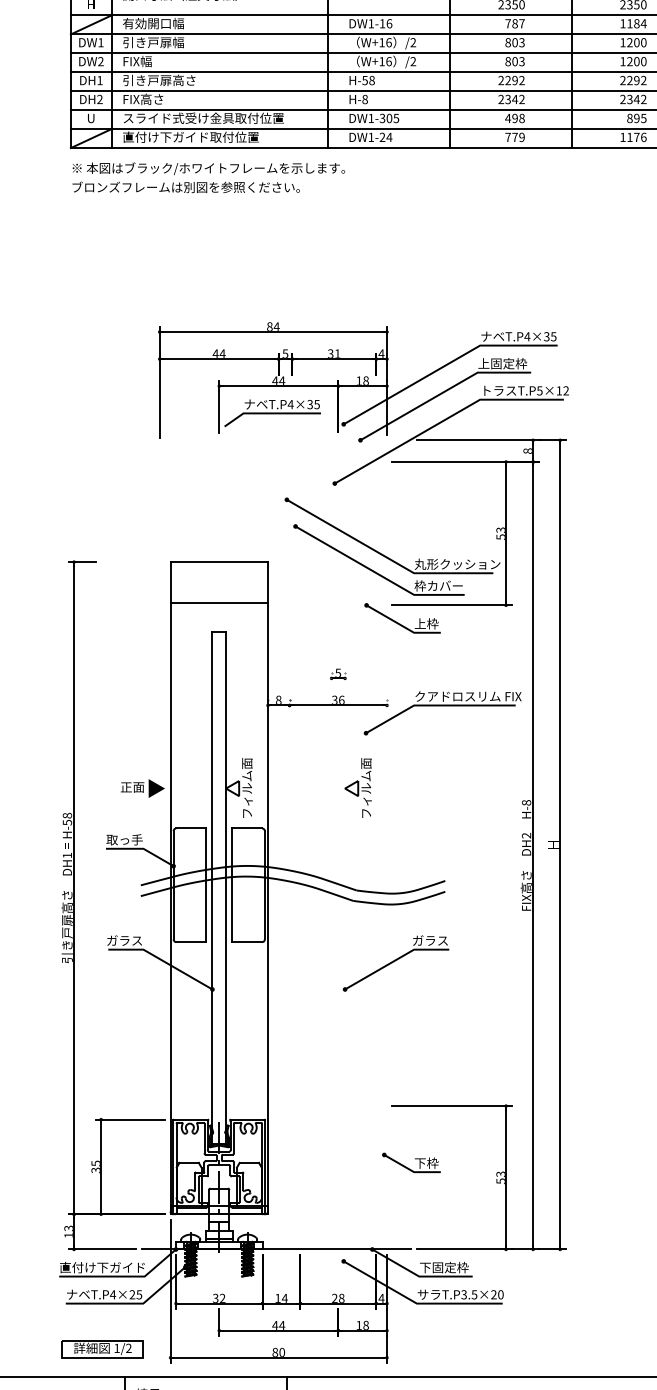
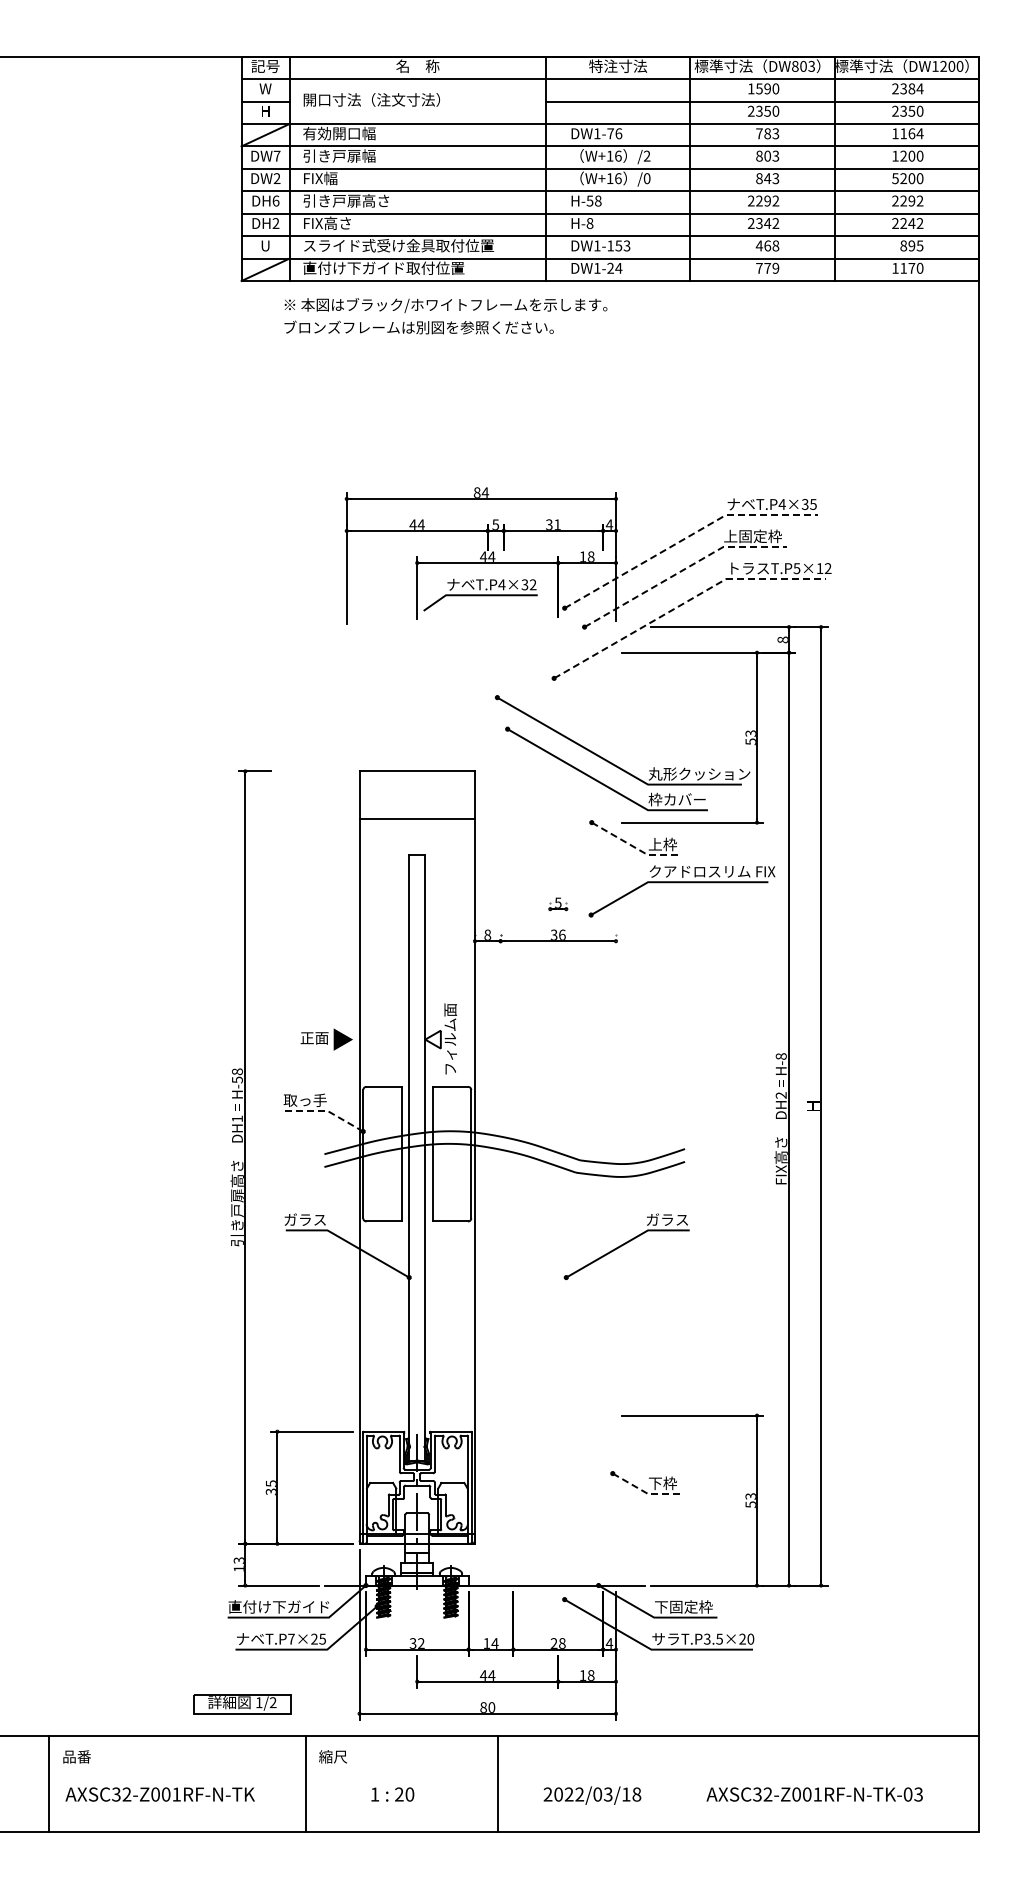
text: (382, 23) -> (610, 133), DW1-16 -> DW1-76
text: (521, 23) -> (775, 133), 787 -> 783
text: (636, 23) -> (911, 133), 1184 -> 1164
text: (100, 42) -> (276, 155), DW1 -> DW7
text: (412, 61) -> (646, 178), /2 -> /0
text: (514, 61) -> (767, 178), 803 -> 843
text: (623, 61) -> (895, 178), 1200 -> 5200
text: (99, 80) -> (275, 200), DH1 -> DH6
text: (629, 99) -> (903, 223), 2342 -> 2242
text: (389, 118) -> (618, 245), DW1-305 -> DW1-153
text: (514, 118) -> (767, 245), 498 -> 468
text: (643, 136) -> (919, 267), 1176 -> 1170
text: (208, 178) -> (445, 316), moved
line: (445, 365) -> (685, 538), solid -> dashed
line: (442, 392) -> (681, 570), solid -> dashed
text: (316, 404) -> (532, 584), T.P4×35 -> T.P4×32
line: (444, 420) -> (683, 603), solid -> dashed
line: (402, 626) -> (634, 847), solid -> dashed
part: (442, 706) -> (681, 883), moved
part: (357, 787) -> (581, 1038), removed
line: (142, 848) -> (326, 1110), solid -> dashed
line: (411, 1170) -> (644, 1491), solid -> dashed
text: (113, 1294) -> (291, 1638), T.P4×25 -> T.P7×25
part: (102, 1349) -> (242, 1704), moved

